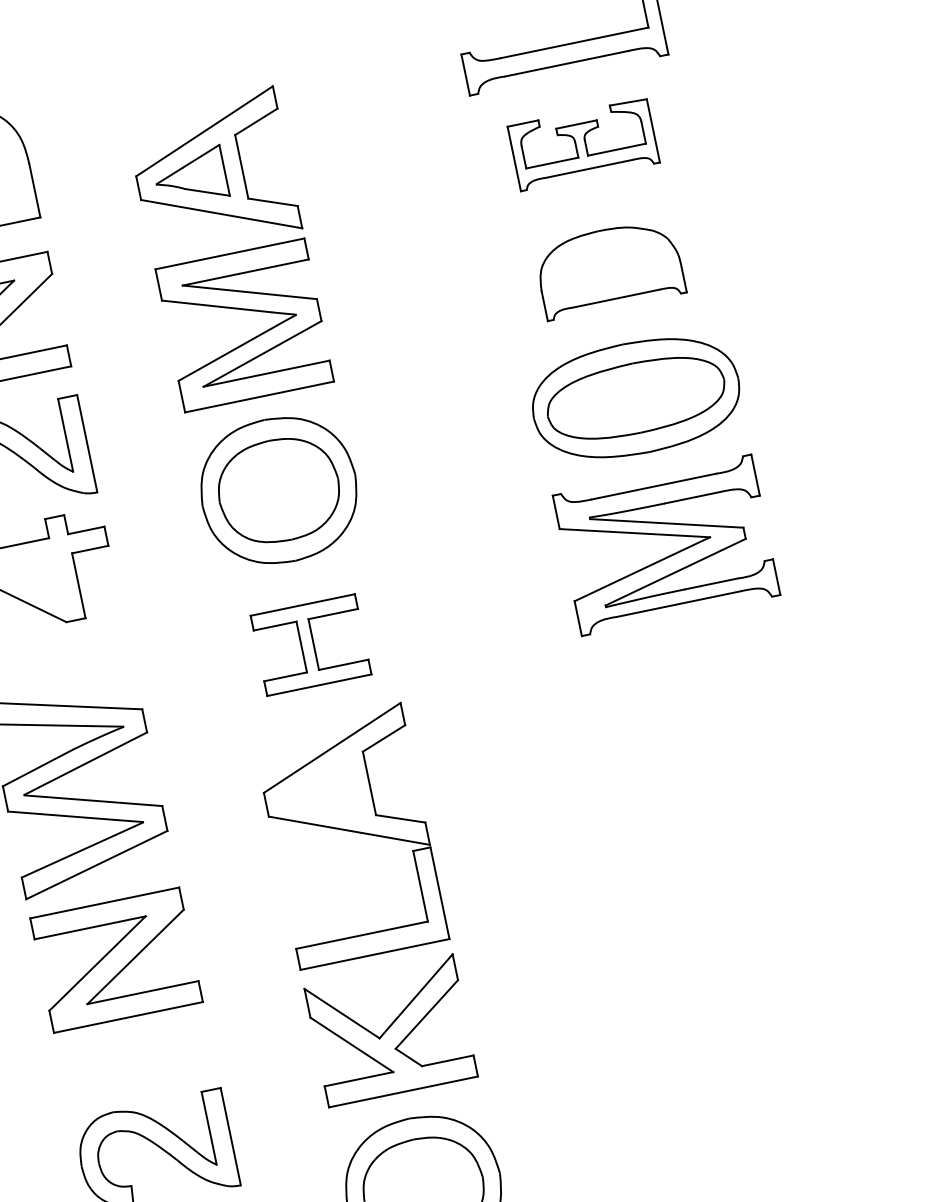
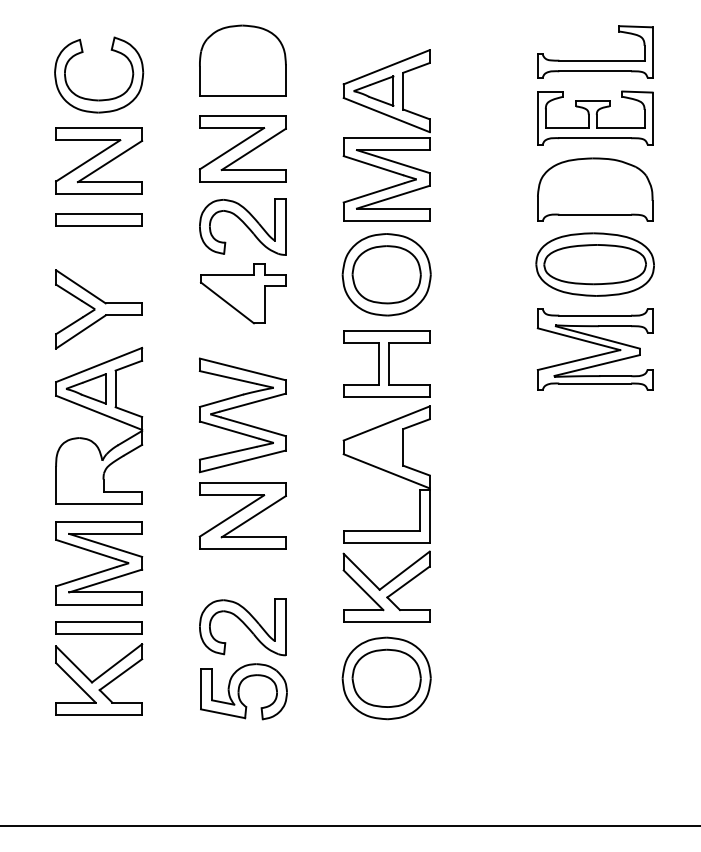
part: (583, 143) -> (595, 117), size x1.43
part: (609, 268) -> (595, 189), size x1.43
part: (310, 644) -> (386, 363), size x1.43

